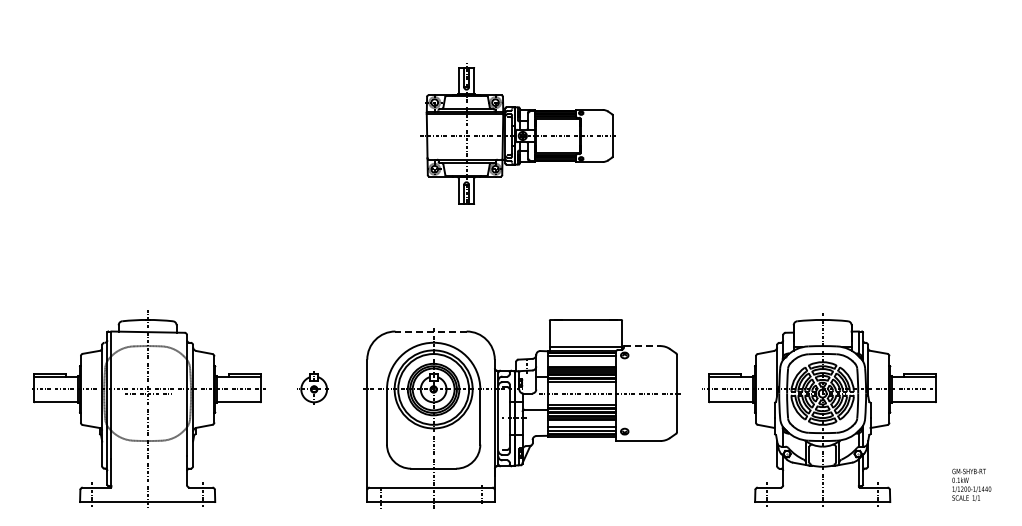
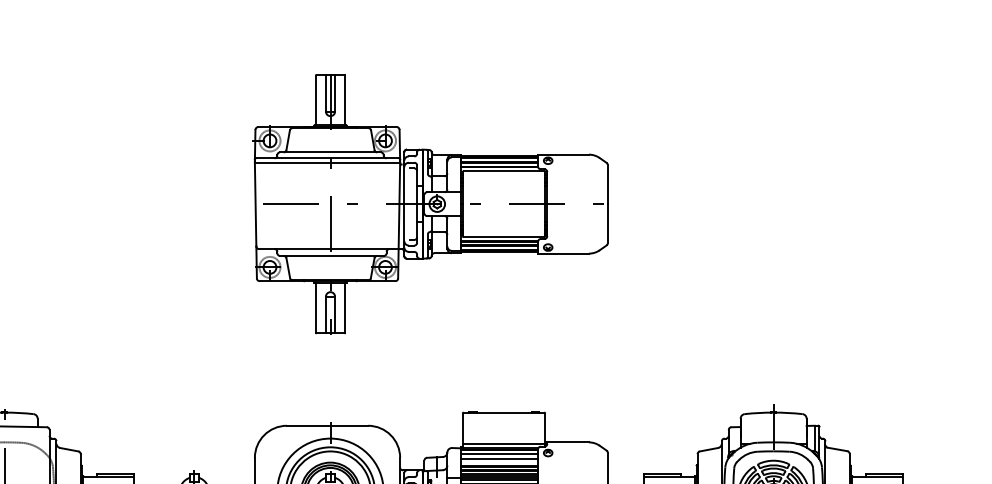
part: (515, 134) -> (423, 201), size x1.67
line: (431, 331) -> (328, 425), dashed -> solid
line: (642, 346) -> (568, 442), dashed -> solid
line: (581, 360) -> (498, 458), added

